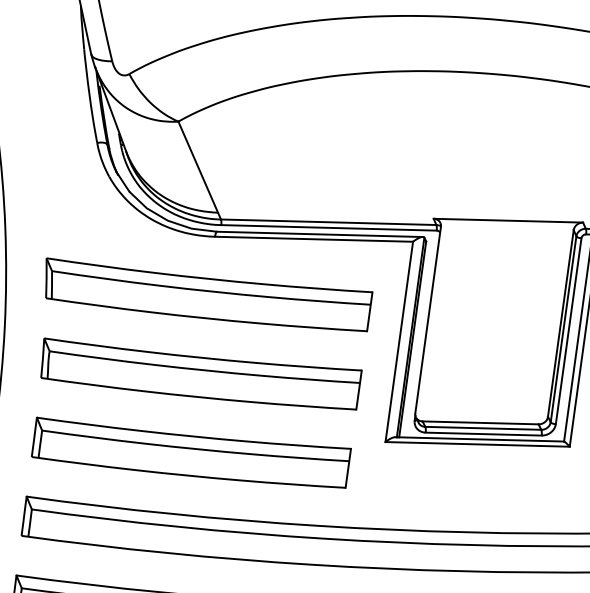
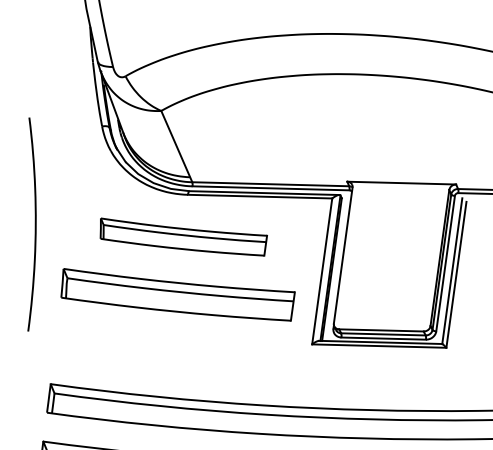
part: (208, 293) -> (183, 236), size x0.7
part: (191, 451) -> (170, 351), removed

